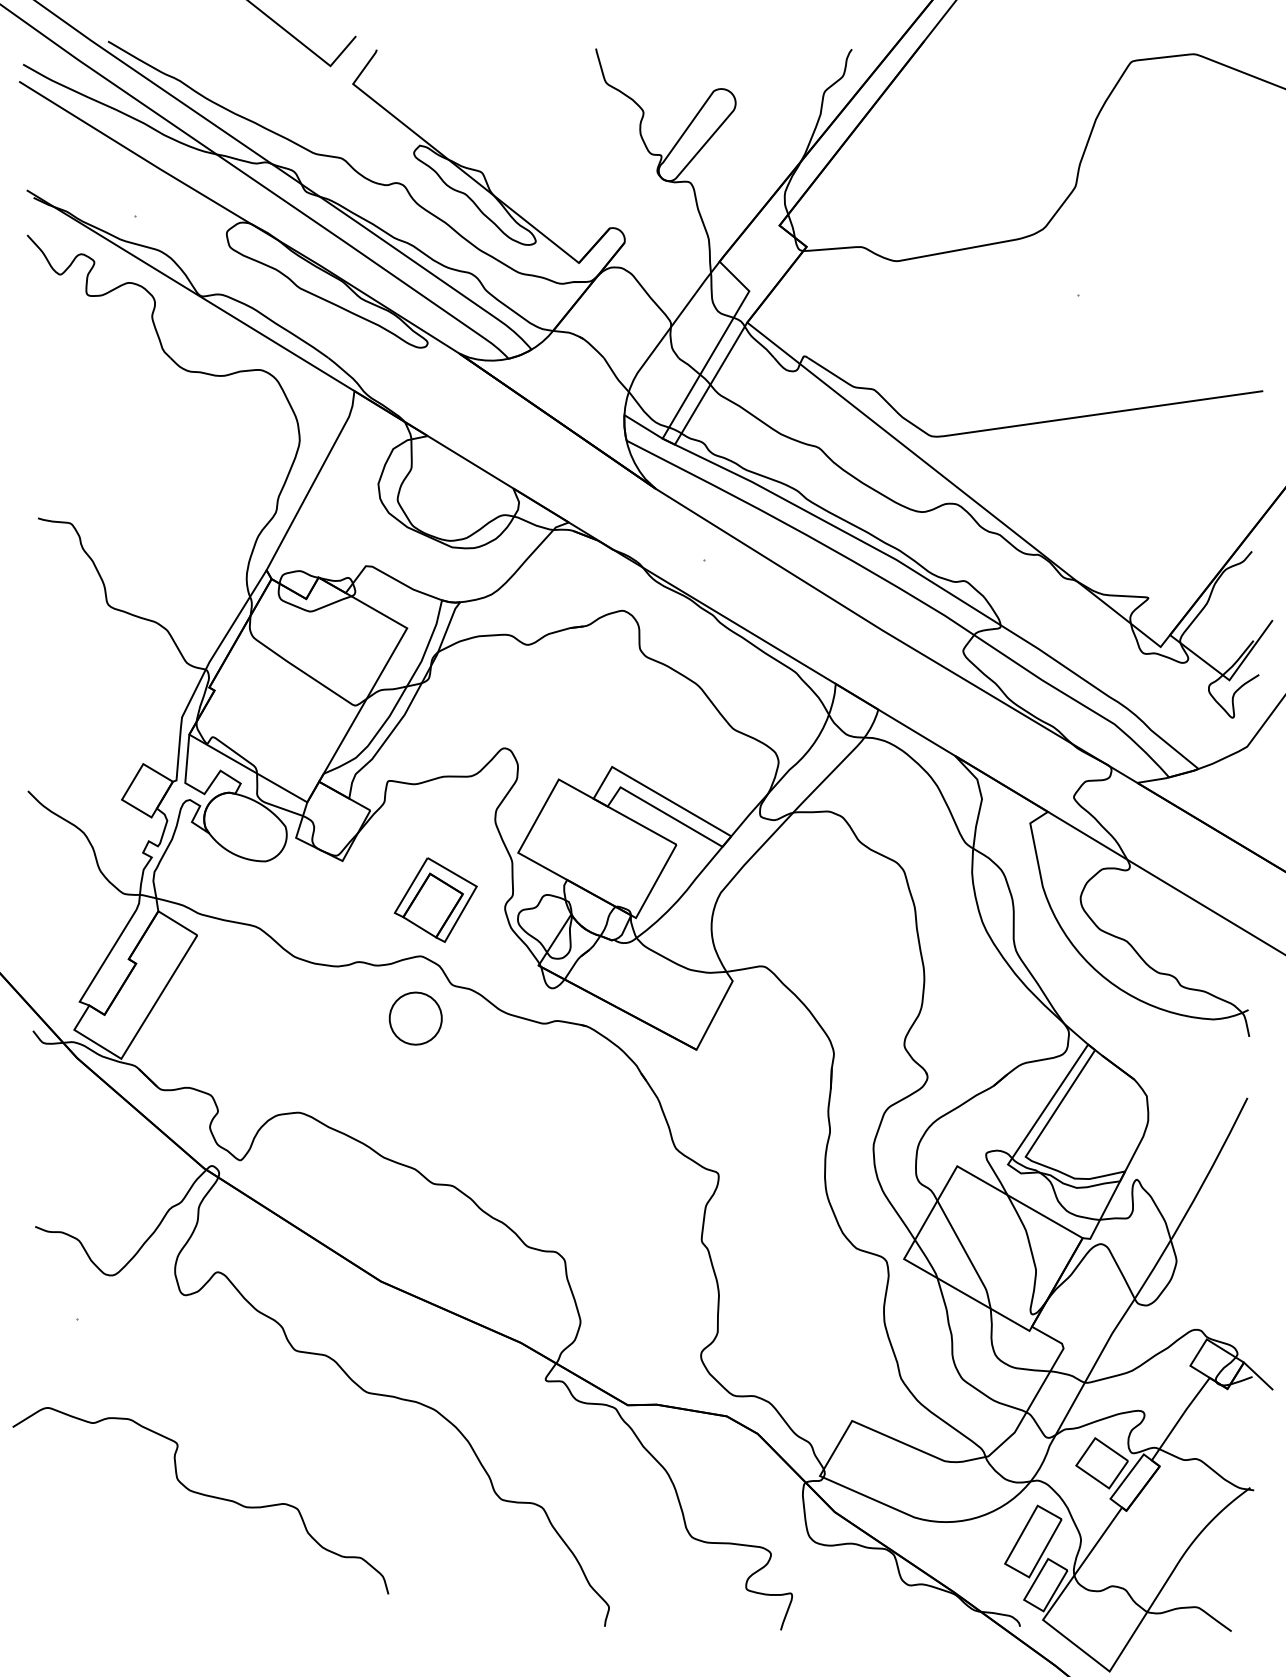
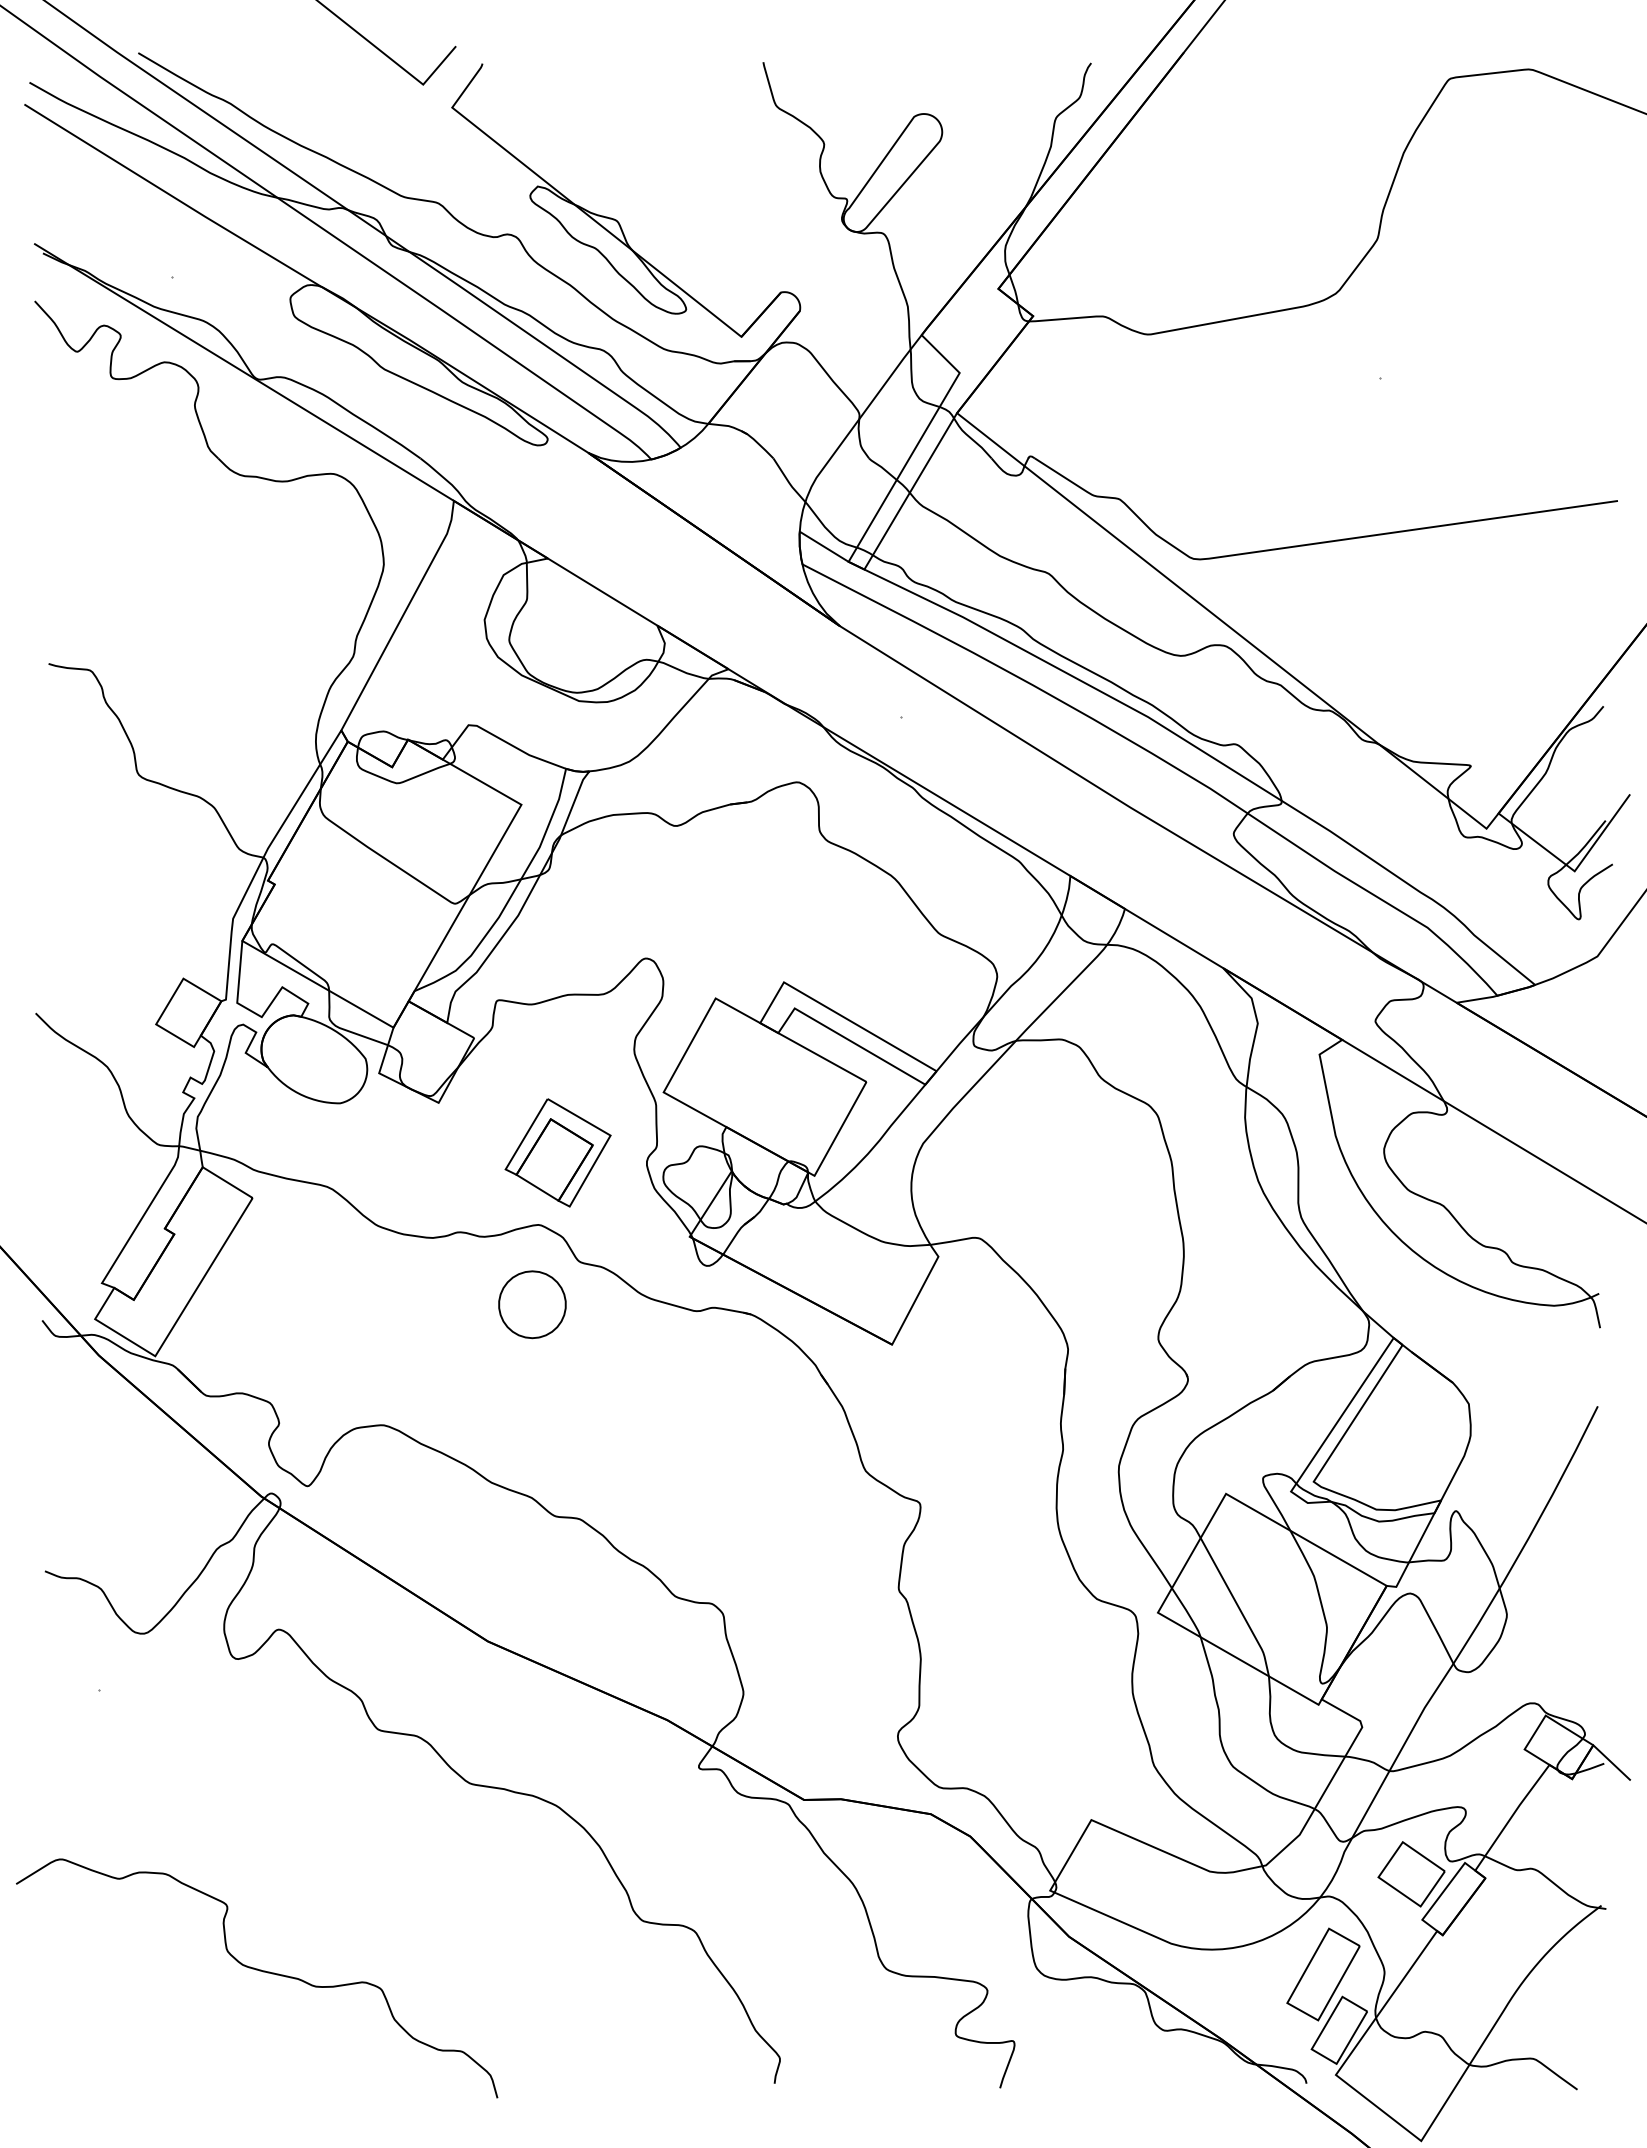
curve: (202, 1495) -> (259, 1971), moved

